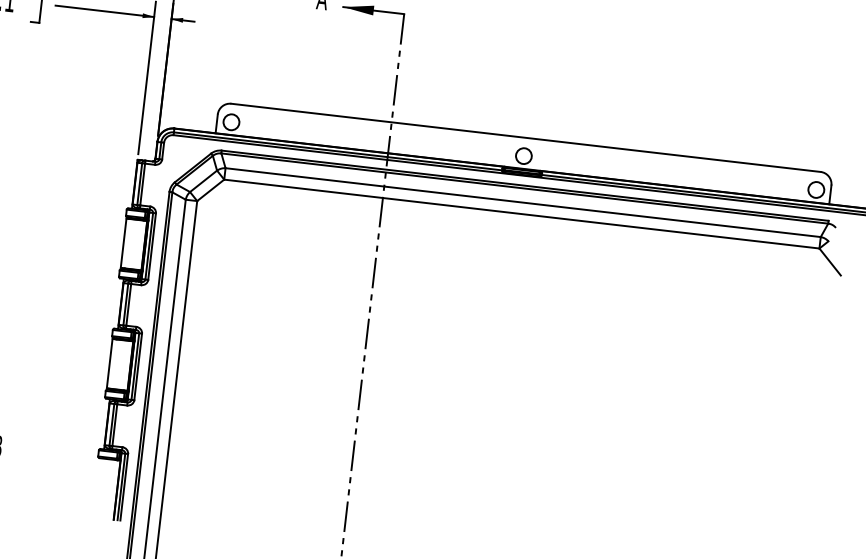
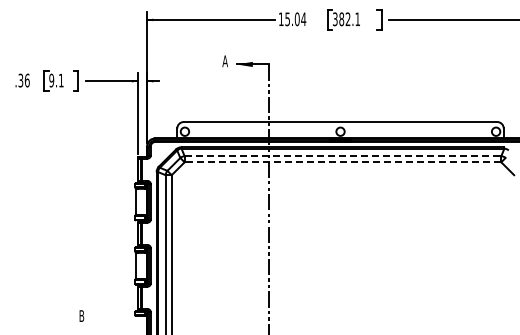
line: (524, 203) -> (343, 156), solid -> dashed
line: (520, 214) -> (342, 162), solid -> dashed

